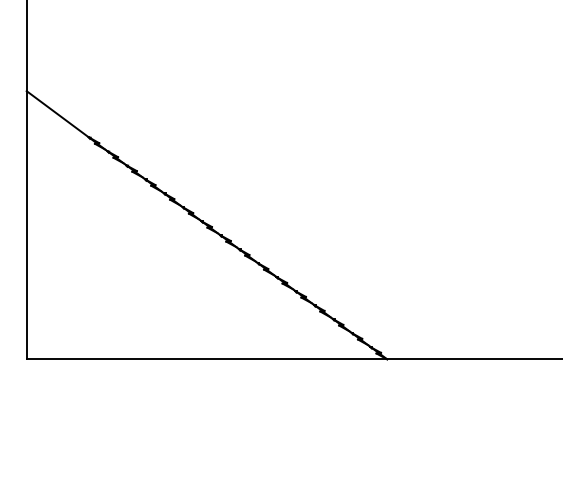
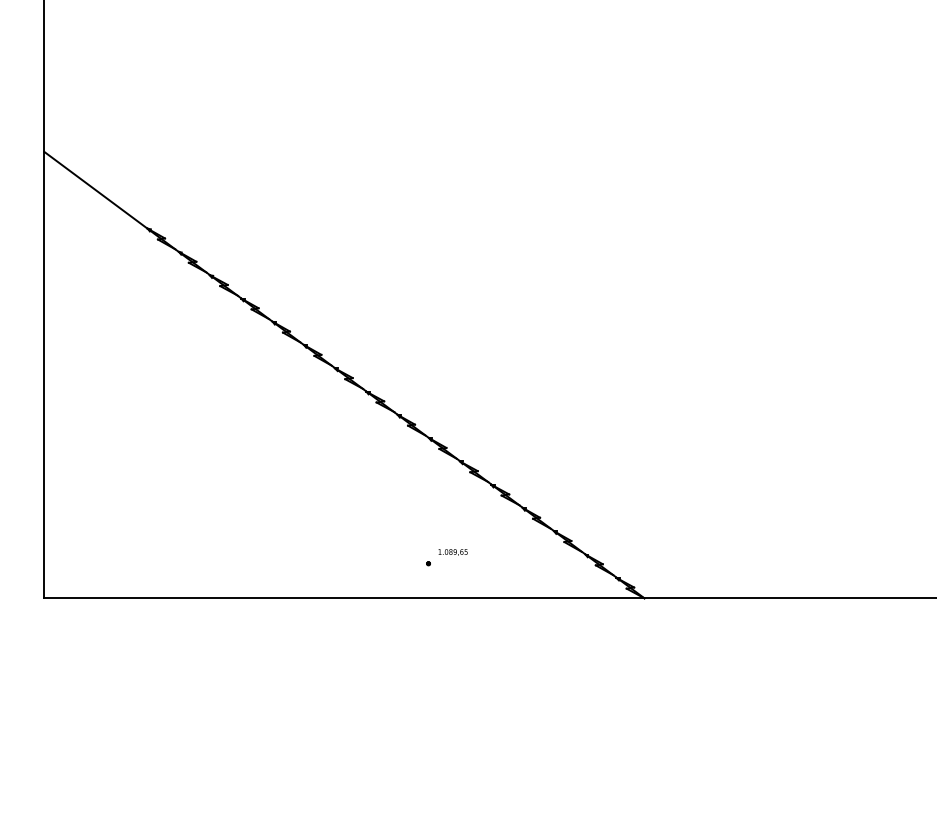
part: (267, 334) -> (445, 556), added

